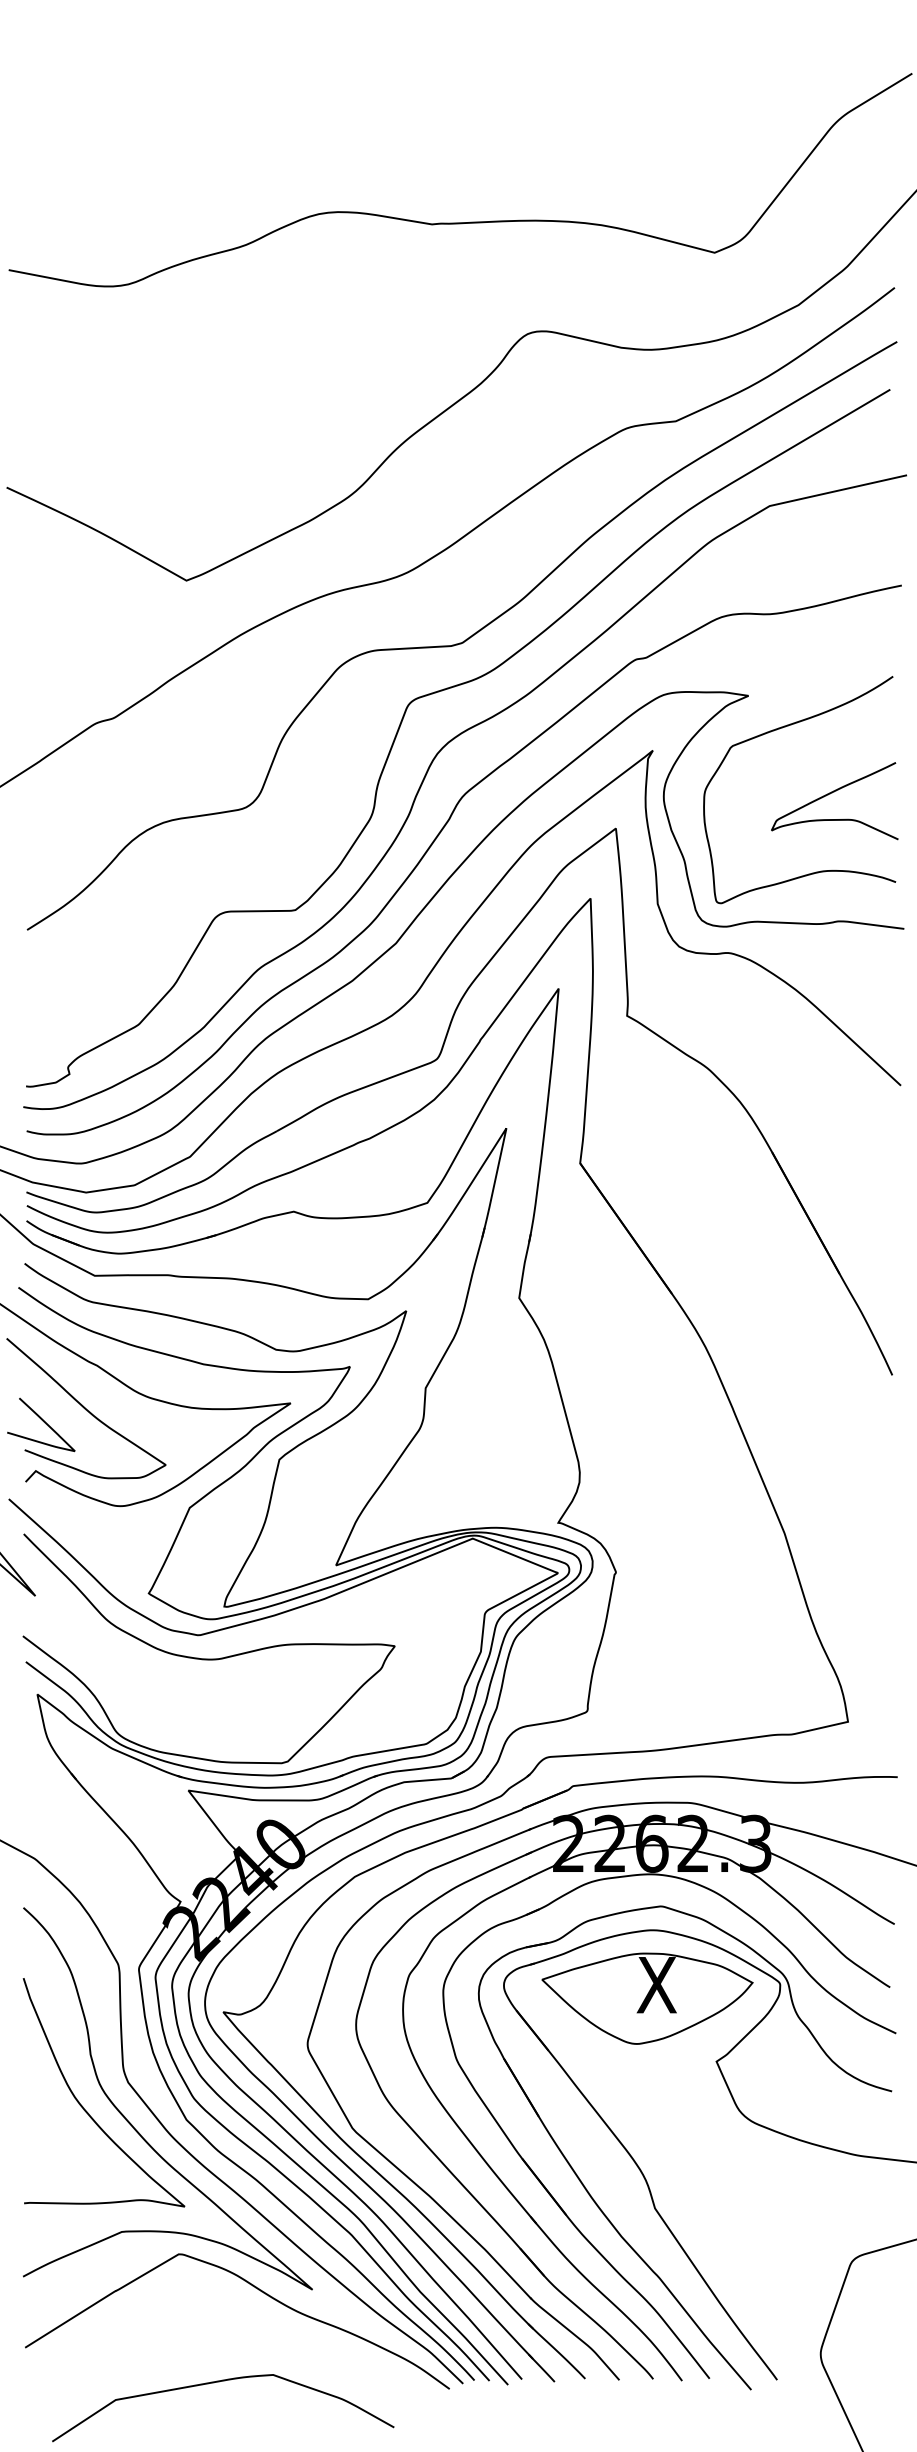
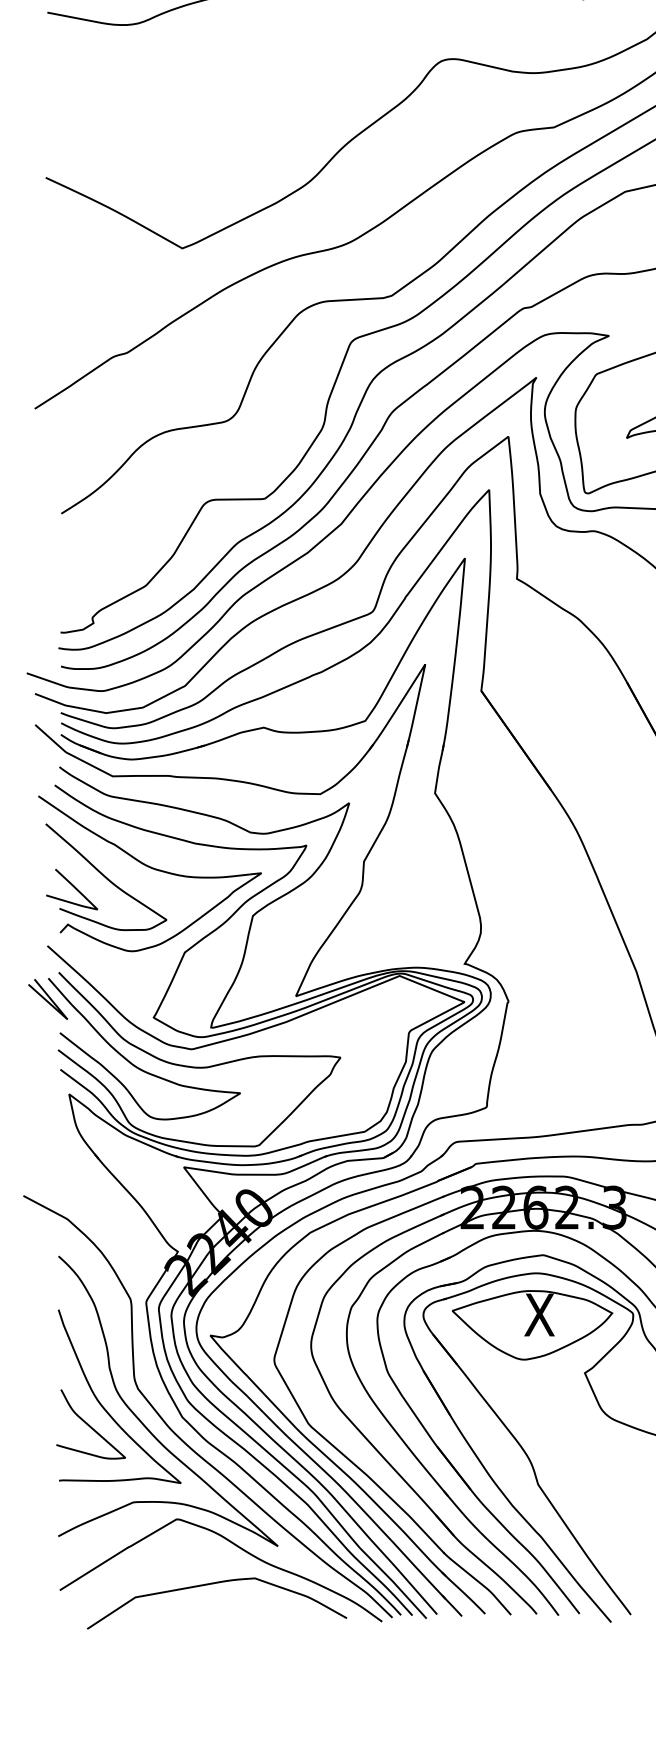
curve: (123, 1655) -> (134, 1064), added
curve: (64, 2130) -> (89, 1425), added
curve: (219, 2382) -> (214, 1584), moved

